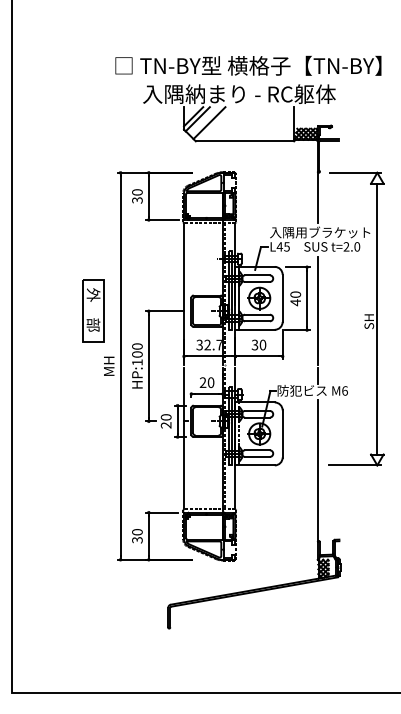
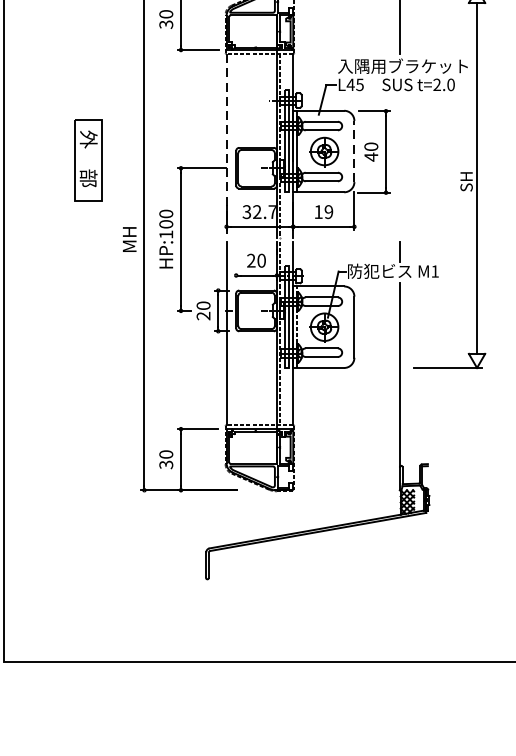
line: (184, 293) -> (227, 145), solid -> dashed
line: (282, 298) -> (354, 151), solid -> dashed
part: (93, 310) -> (88, 159), moved
line: (317, 310) -> (399, 167), removed
text: (258, 344) -> (323, 211), 30 -> 19
text: (344, 390) -> (434, 270), M6 -> M1

